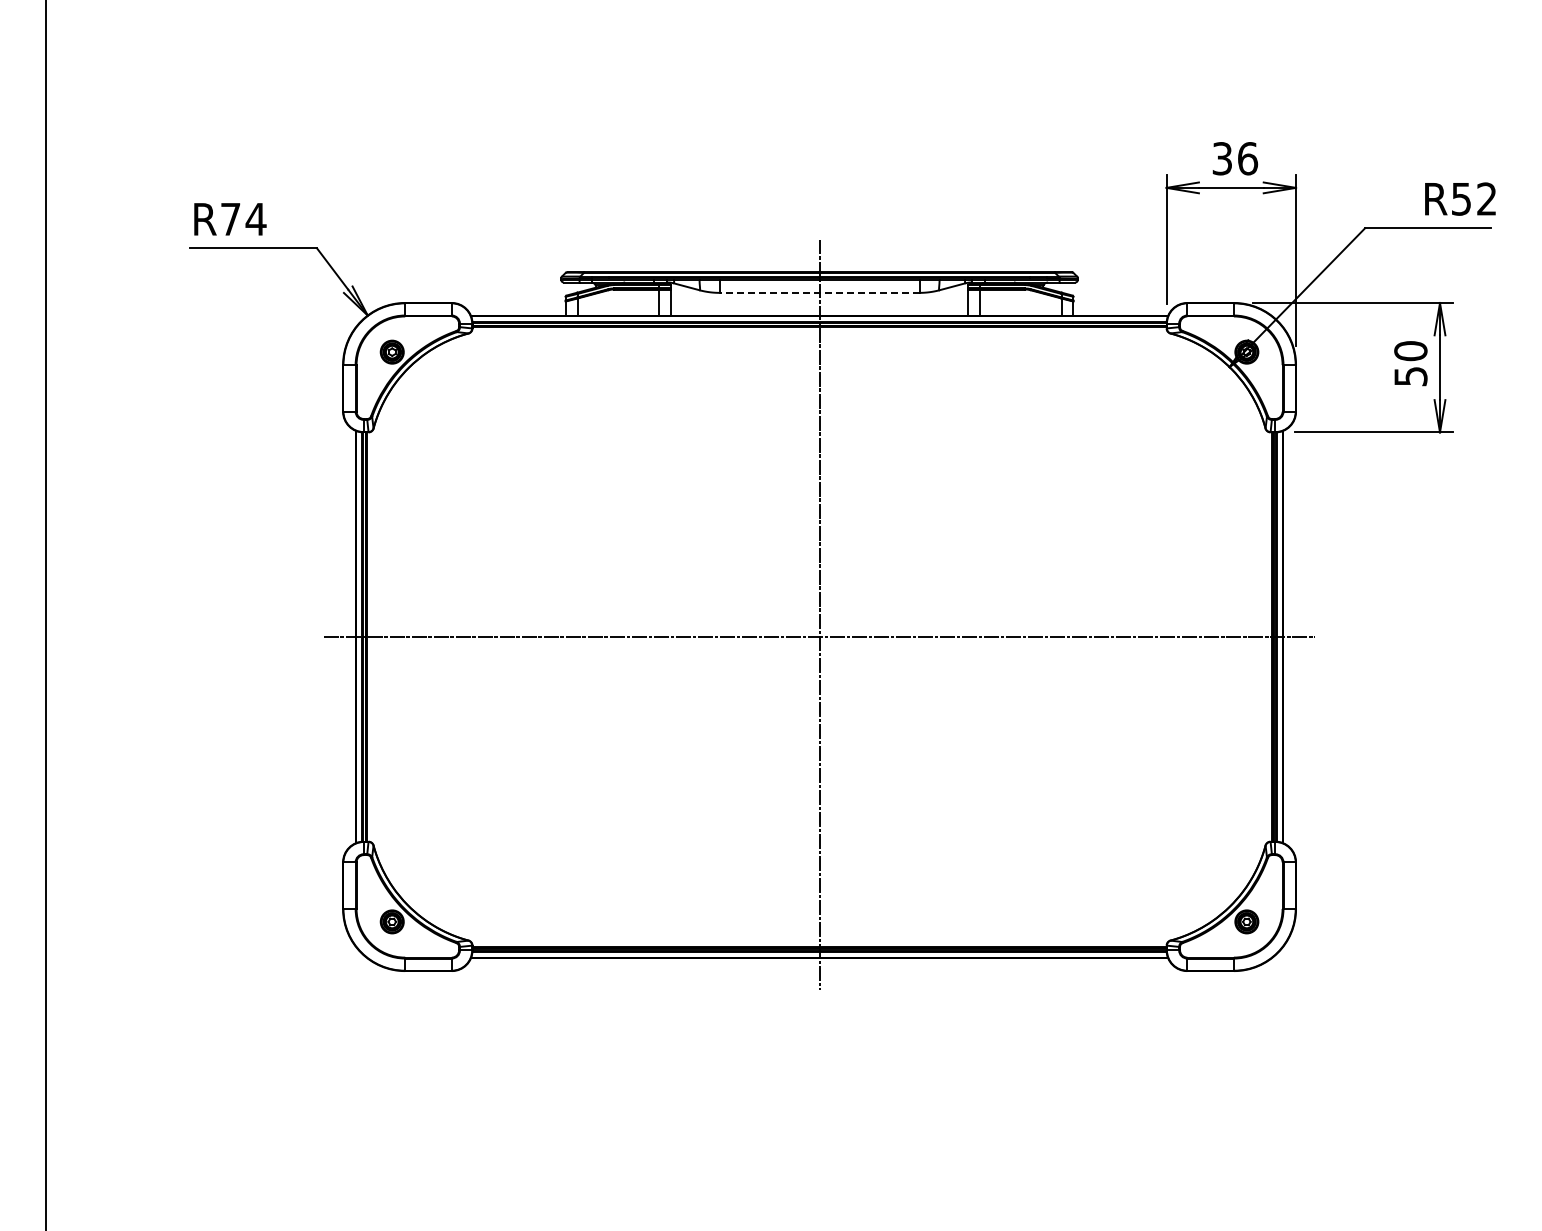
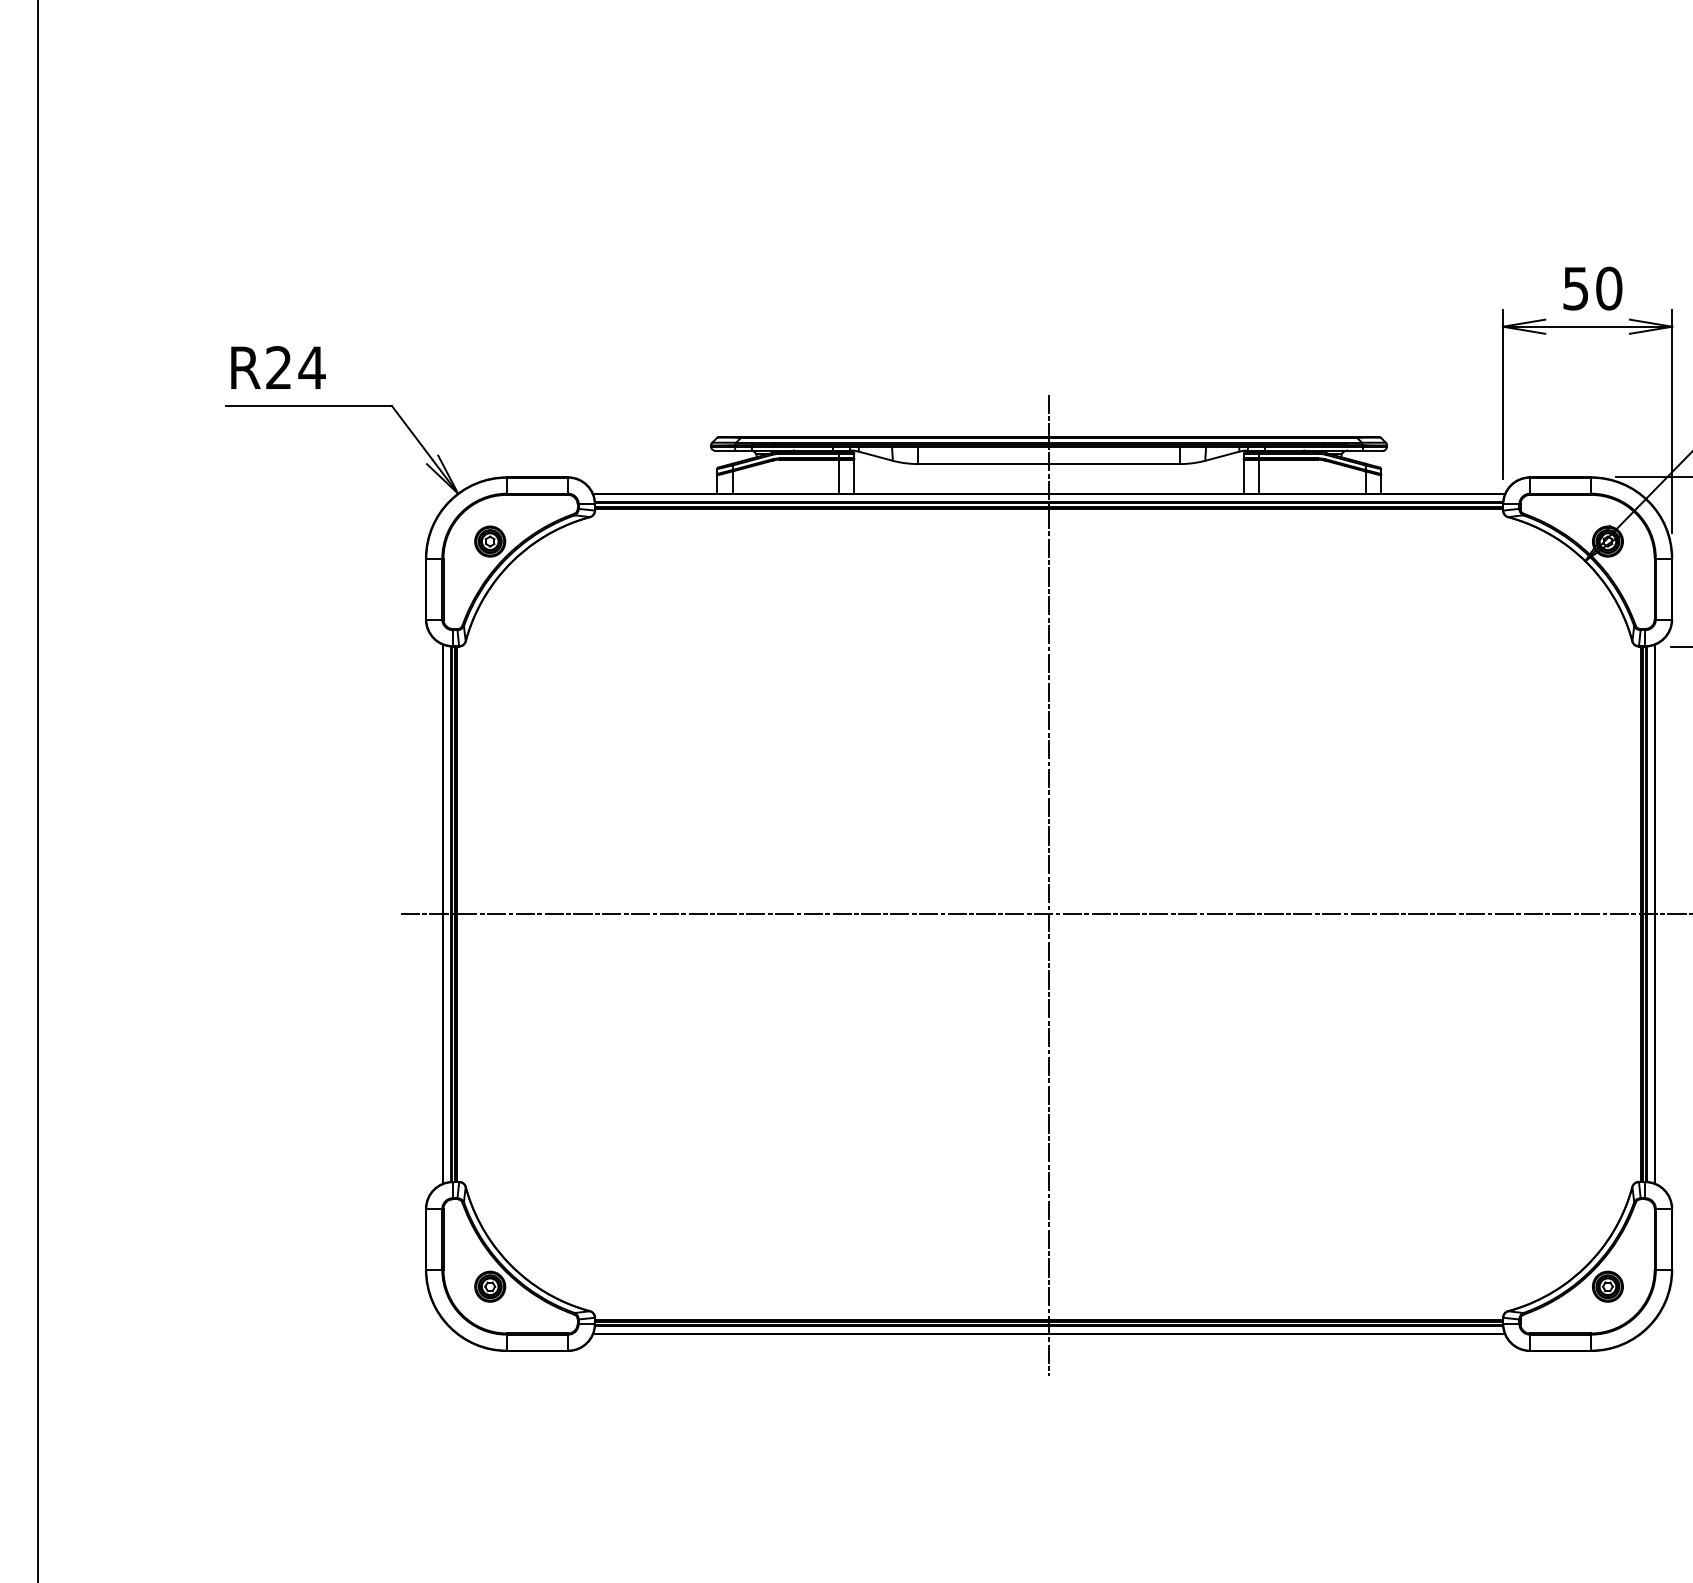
text: (1235, 158) -> (1593, 288), 36 -> 50
text: (230, 218) -> (278, 366), R74 -> R24
line: (819, 292) -> (1048, 463), dashed -> solid

